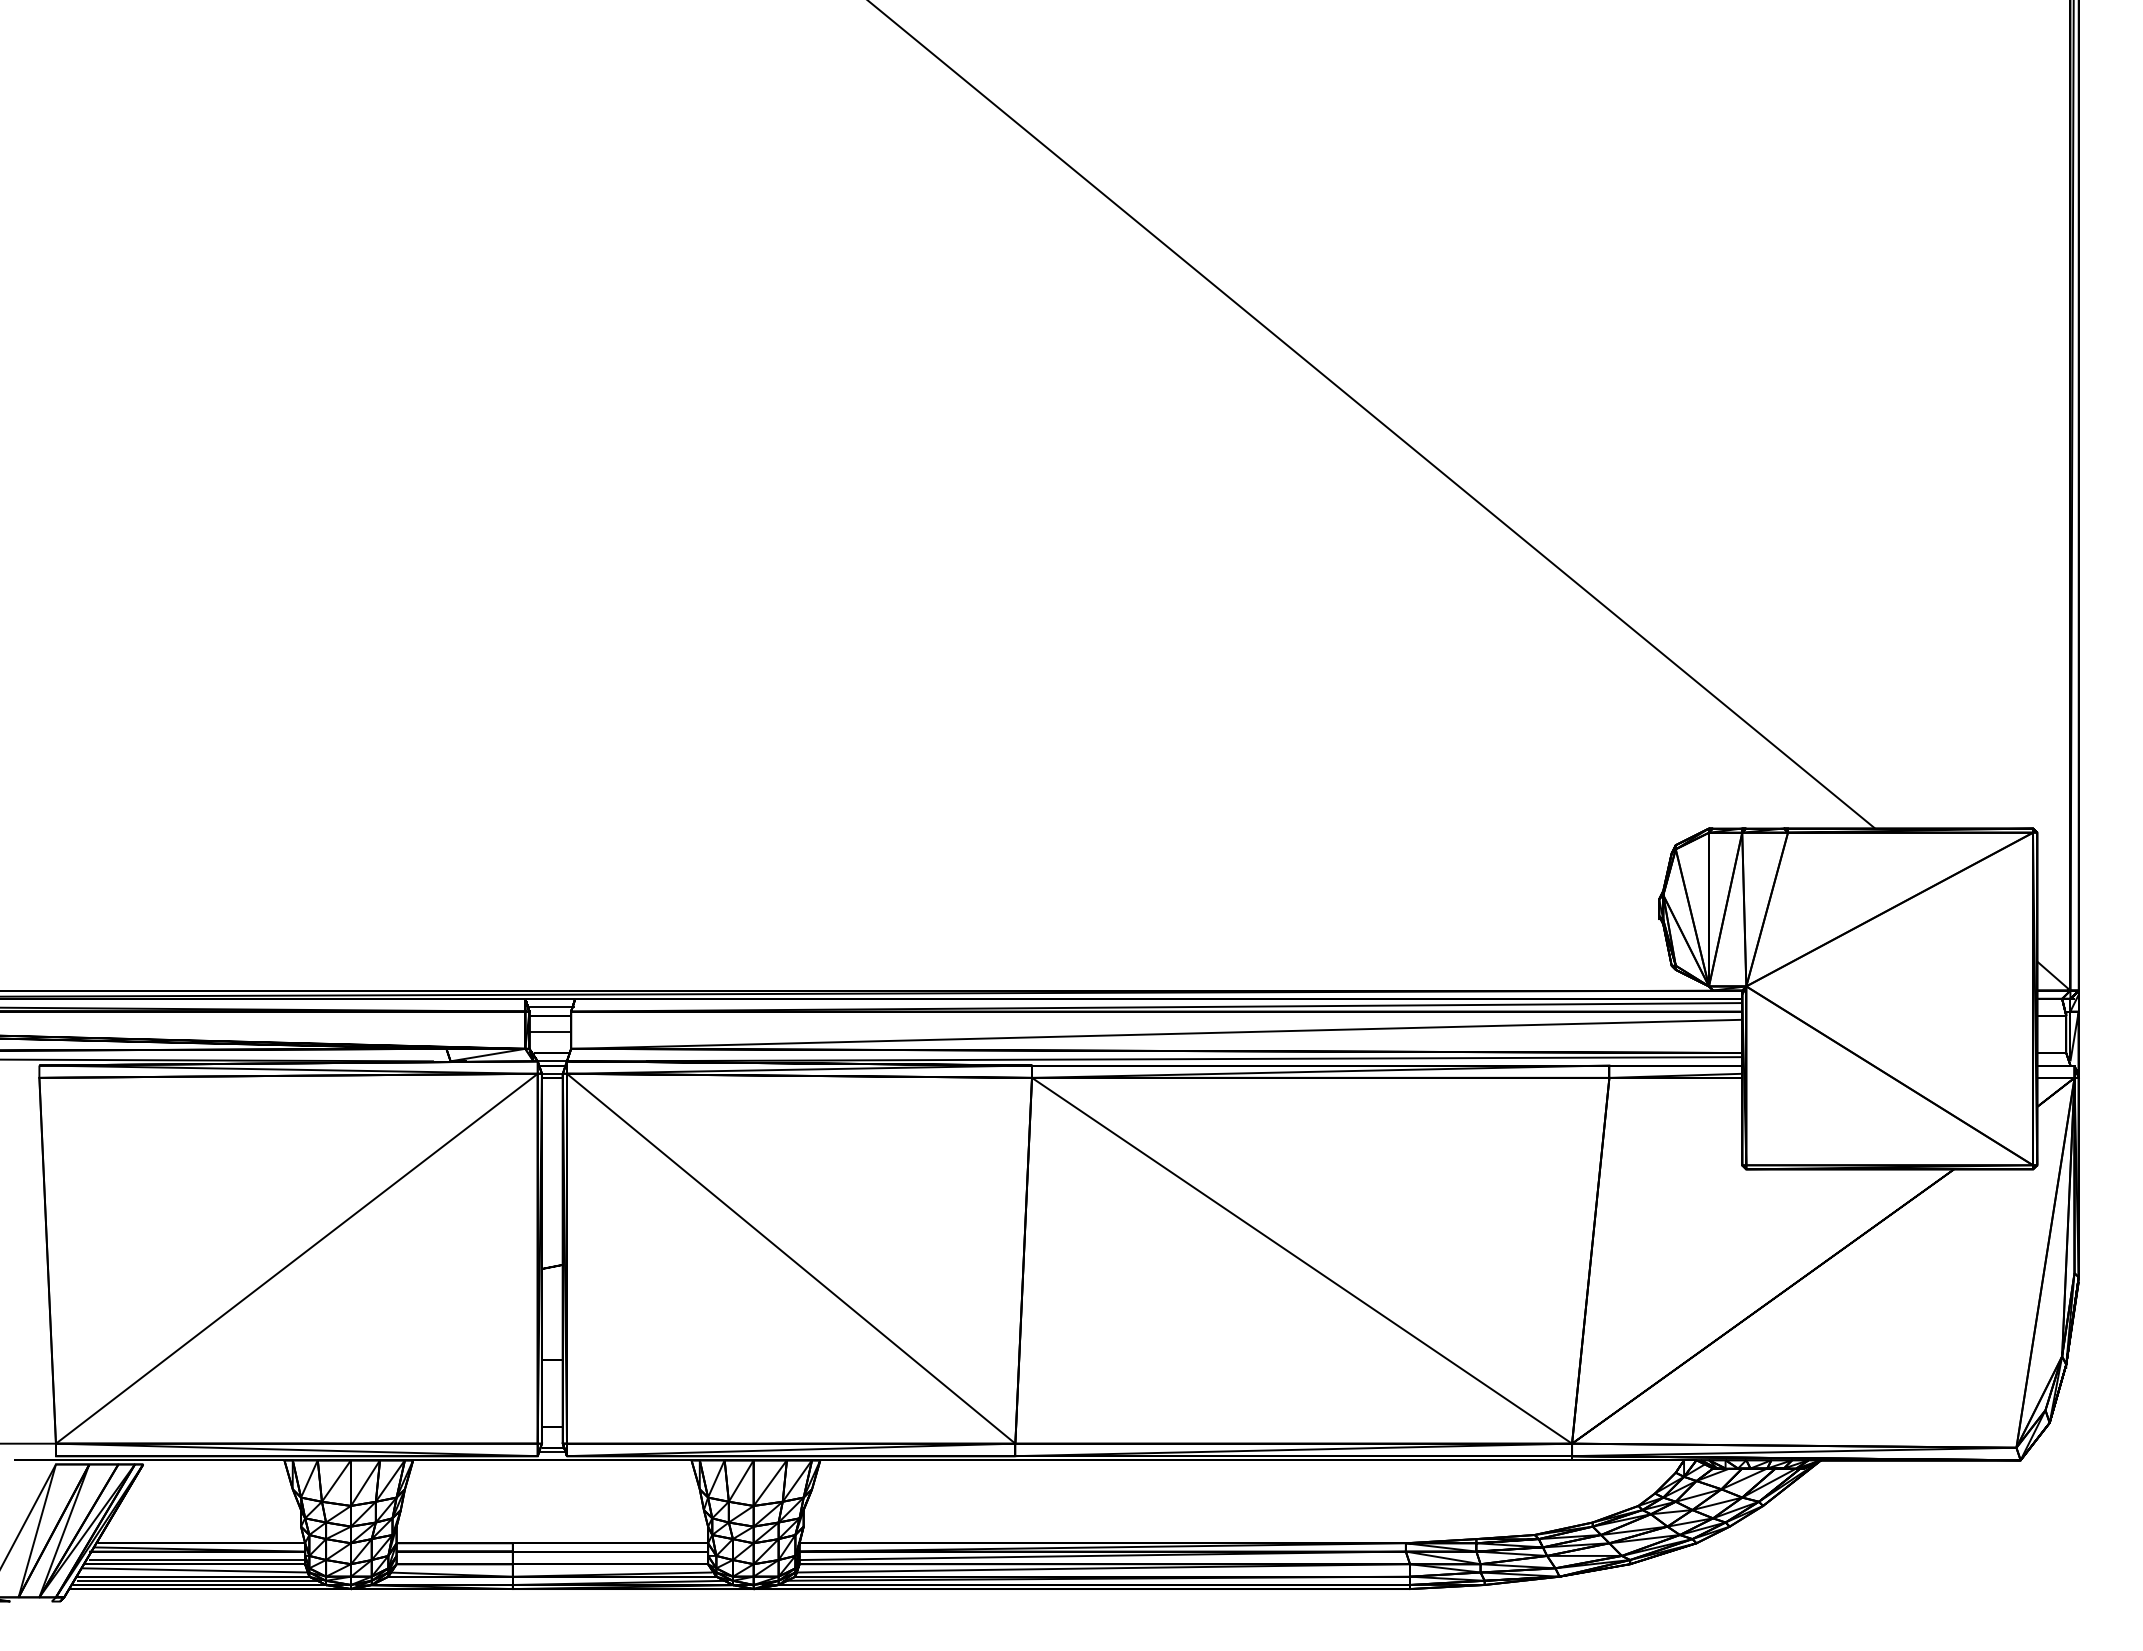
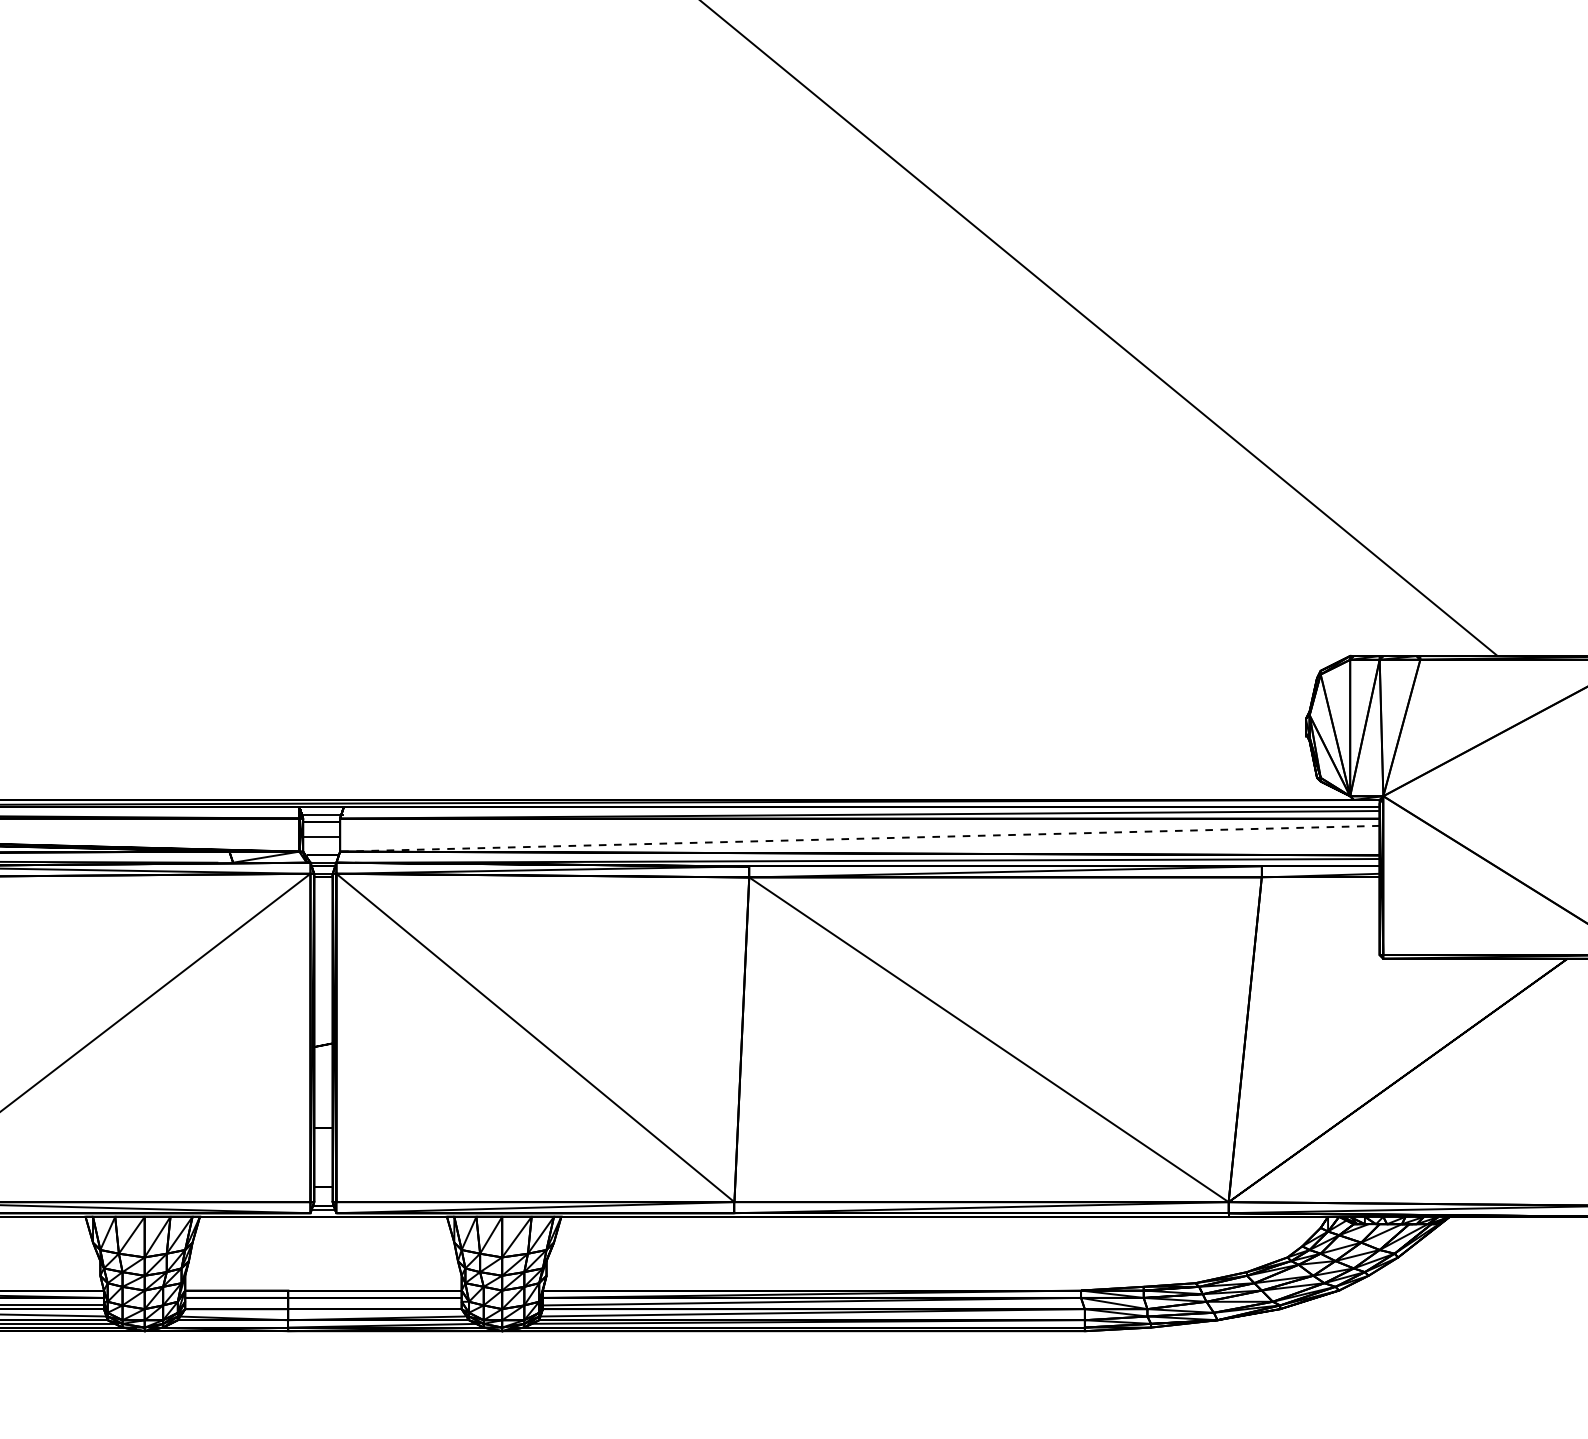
line: (1156, 1034) -> (859, 838), solid -> dashed

